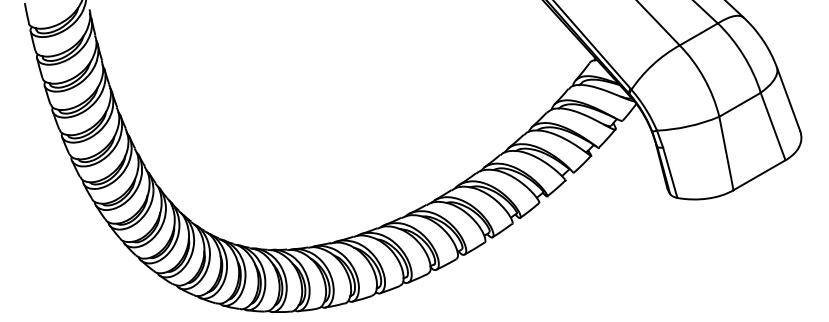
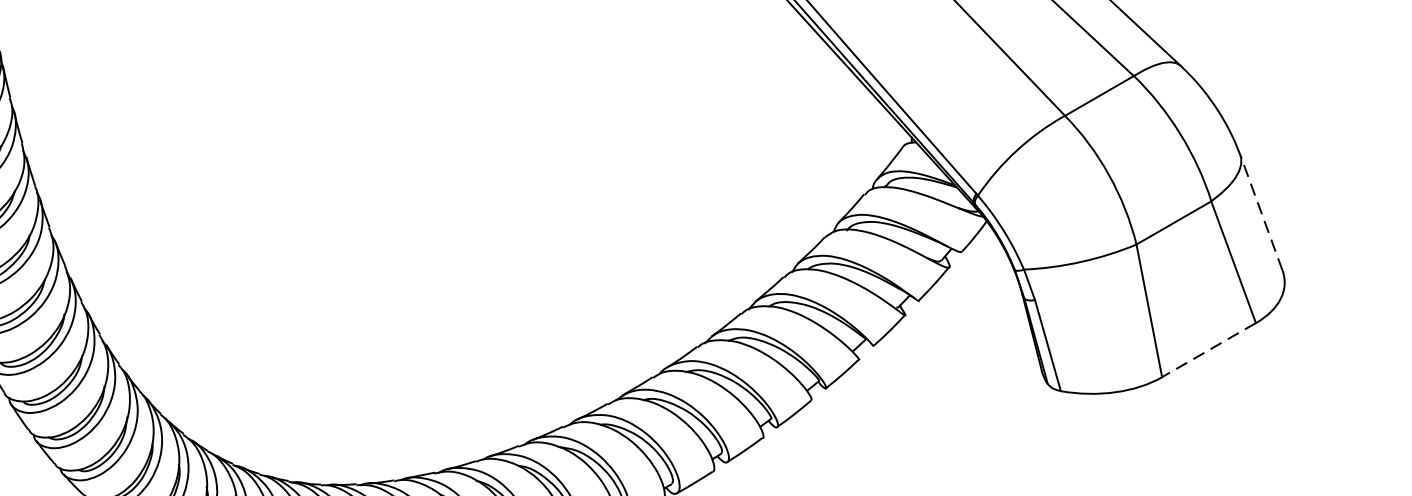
line: (788, 99) -> (1261, 213), solid -> dashed
line: (759, 175) -> (1209, 350), solid -> dashed

